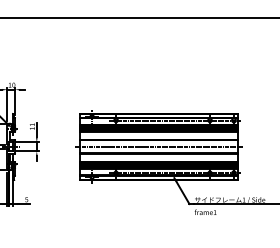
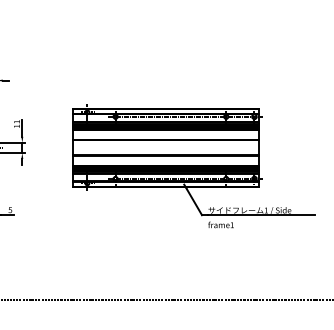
line: (159, 146) -> (166, 147), removed

